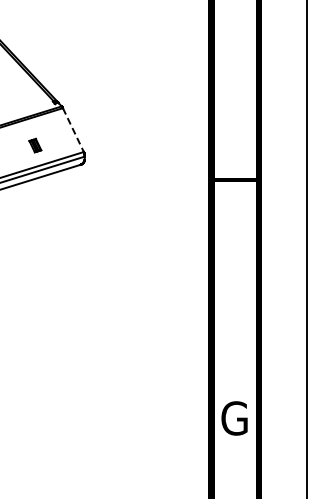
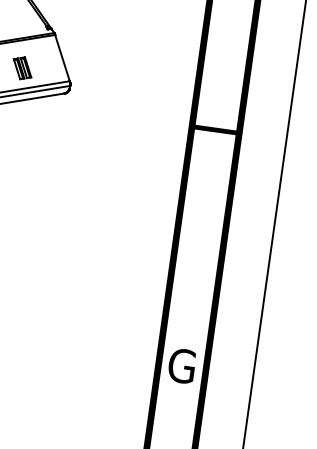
line: (73, 130) -> (62, 58), dashed -> solid
part: (35, 145) -> (22, 68), size x1.67

